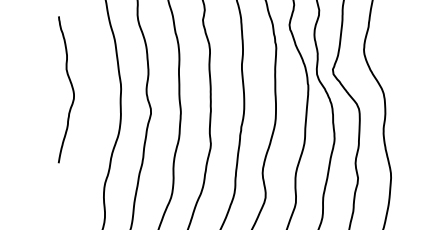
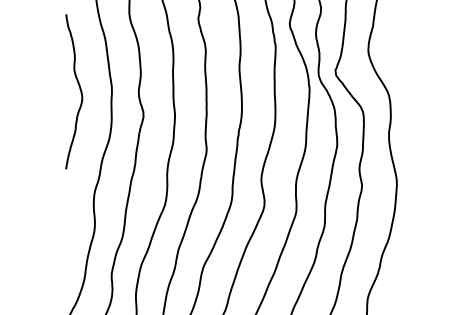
curve: (71, 87) -> (79, 89), moved

